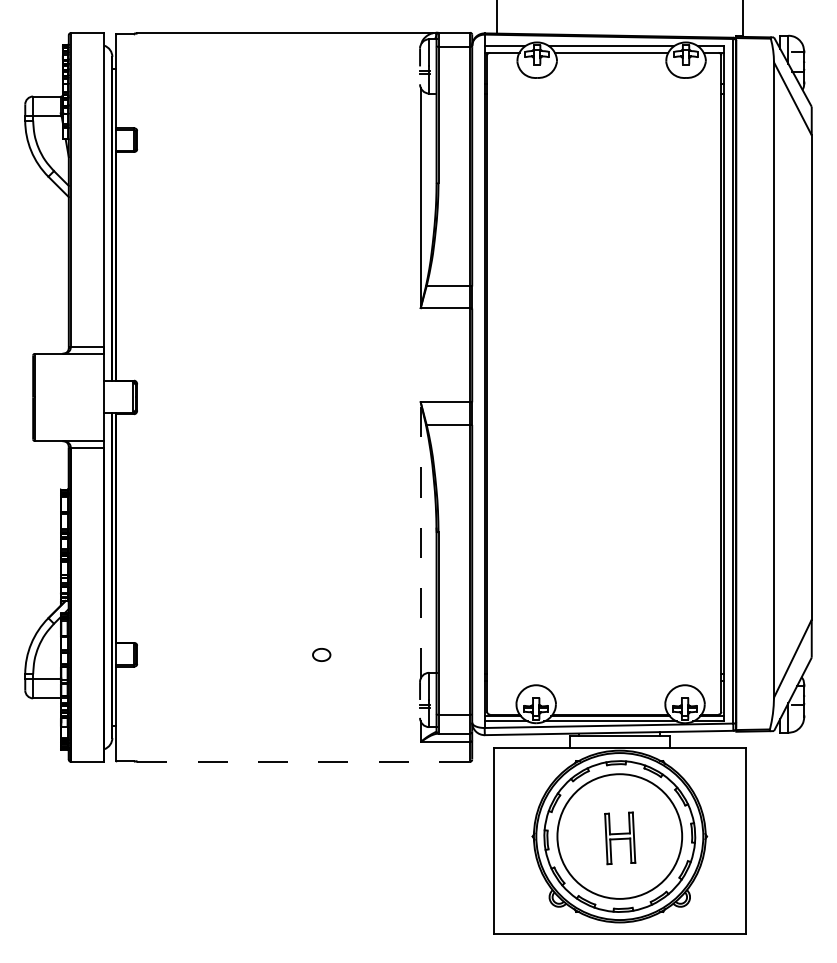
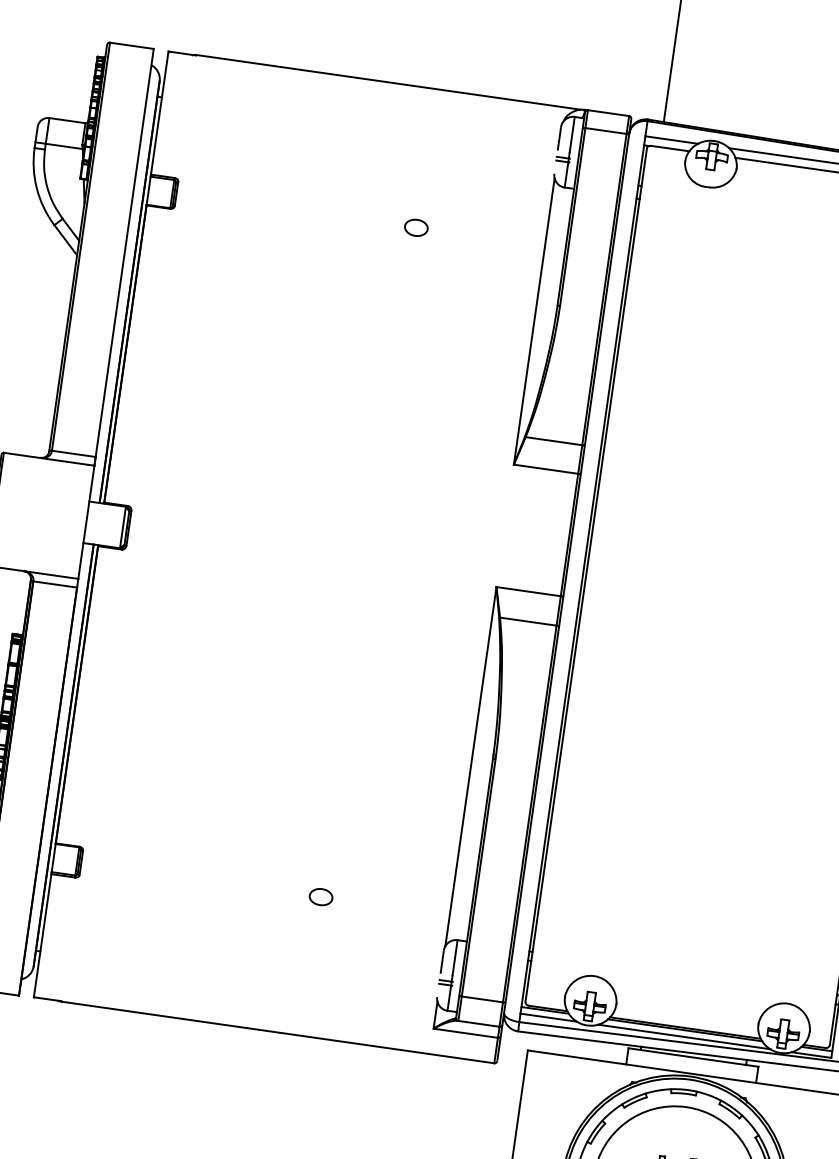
part: (321, 139) -> (416, 227), added
line: (420, 539) -> (470, 765), dashed -> solid
line: (303, 761) -> (277, 1032), dashed -> solid

